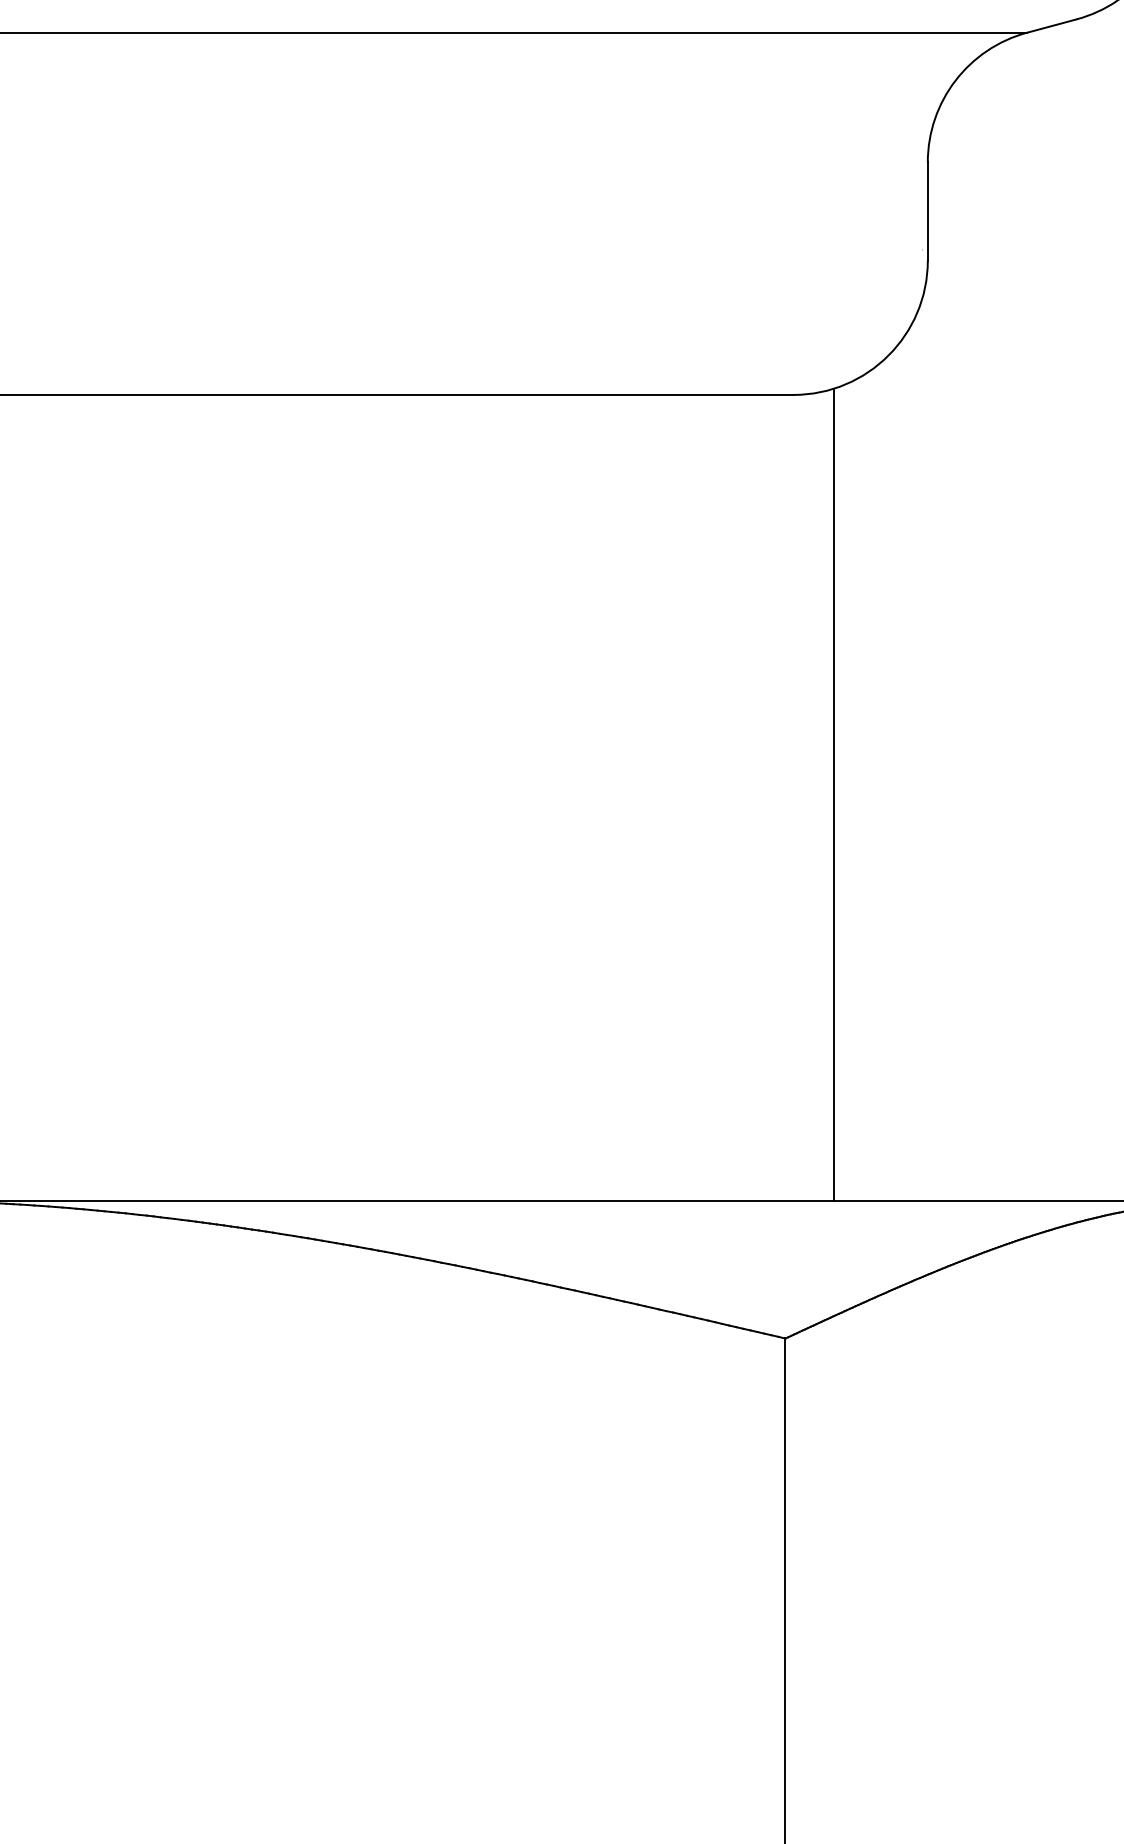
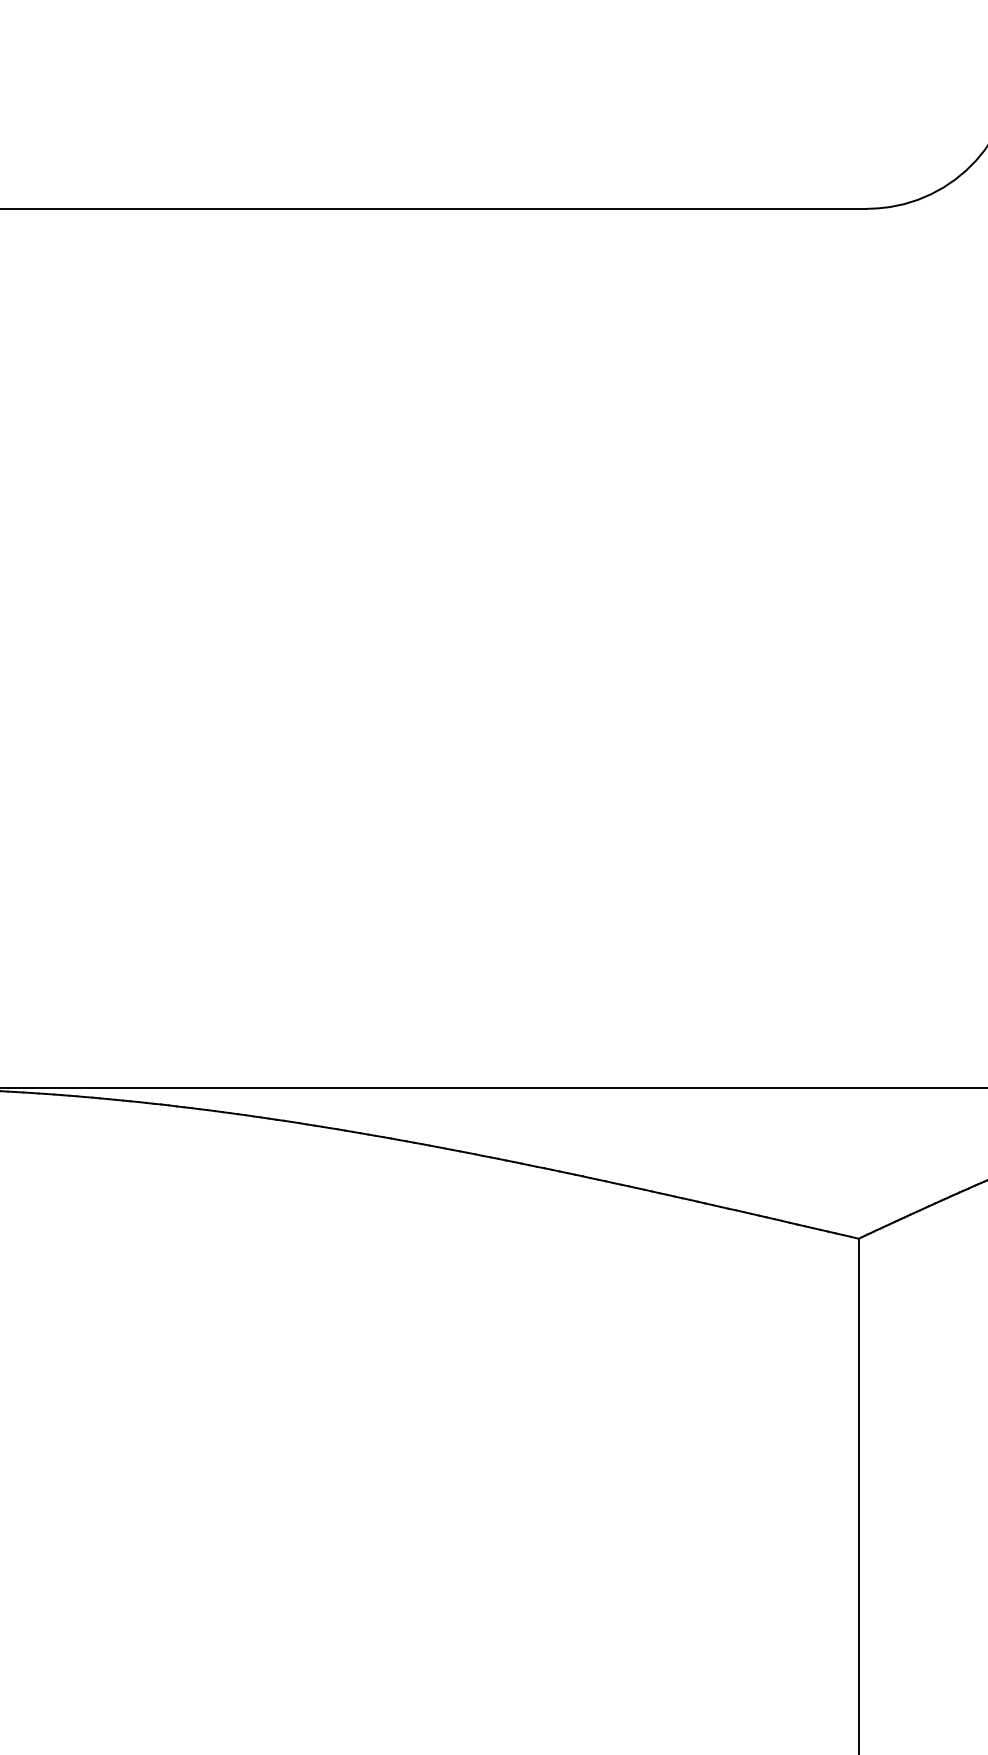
line: (833, 794) -> (911, 644), removed

